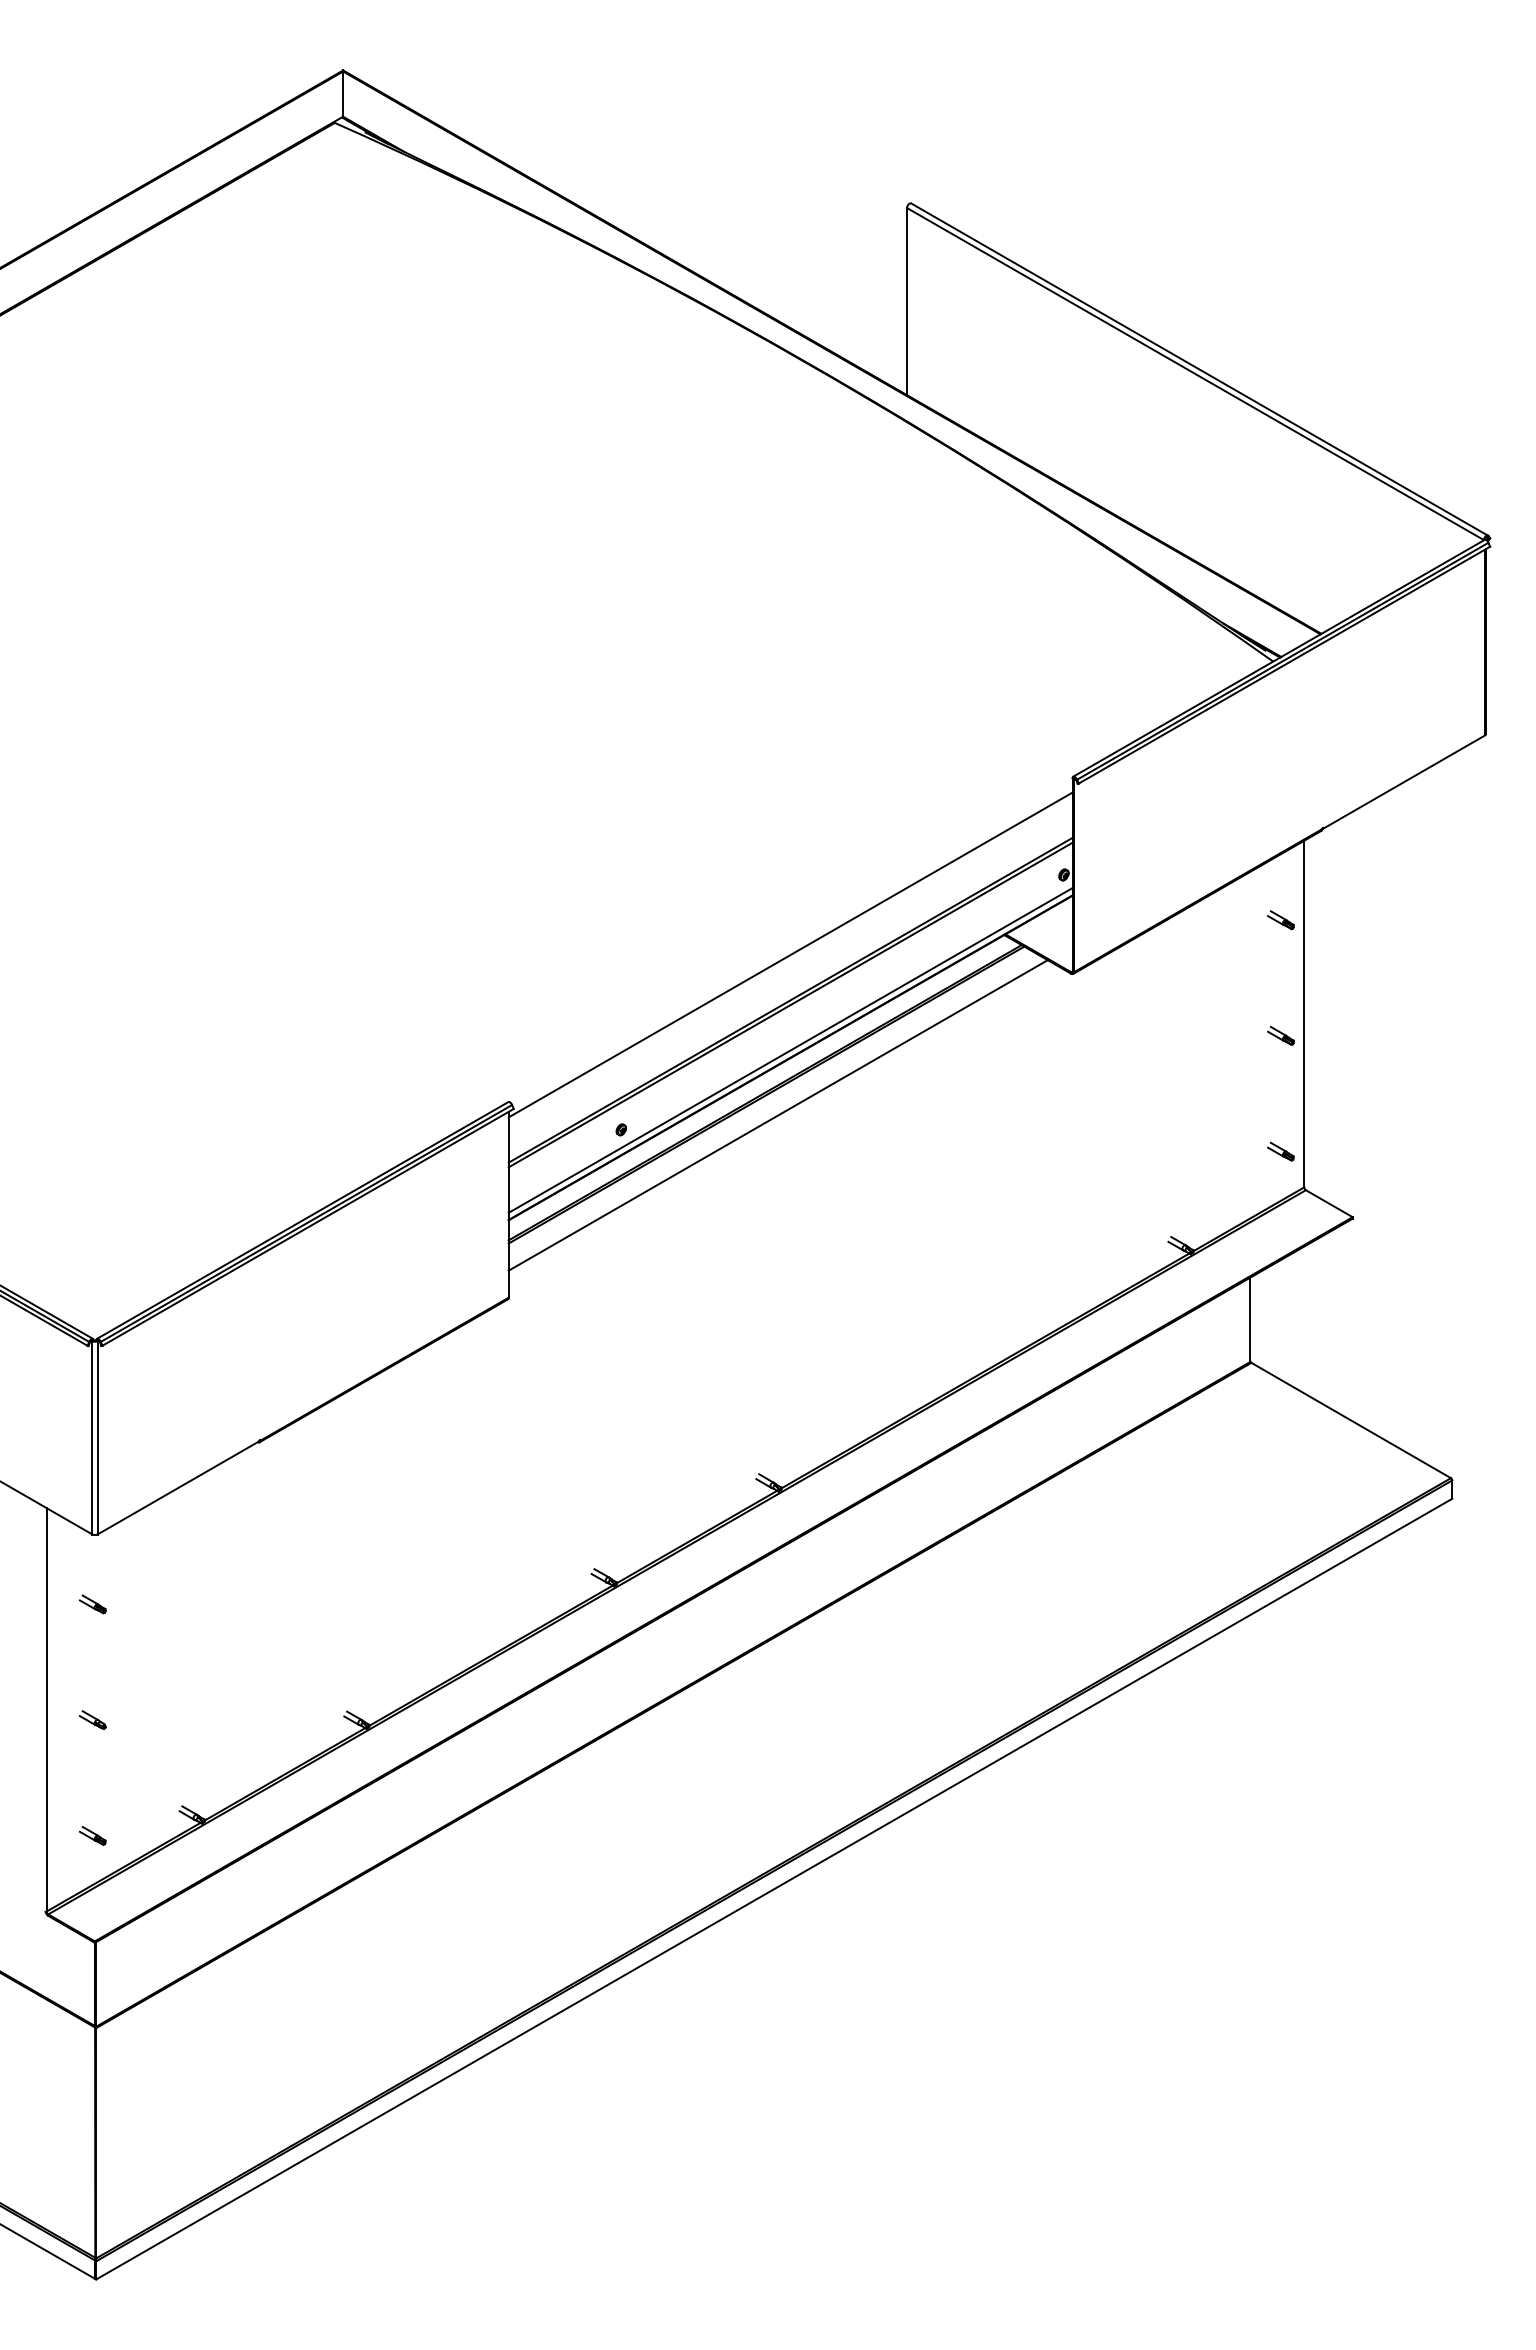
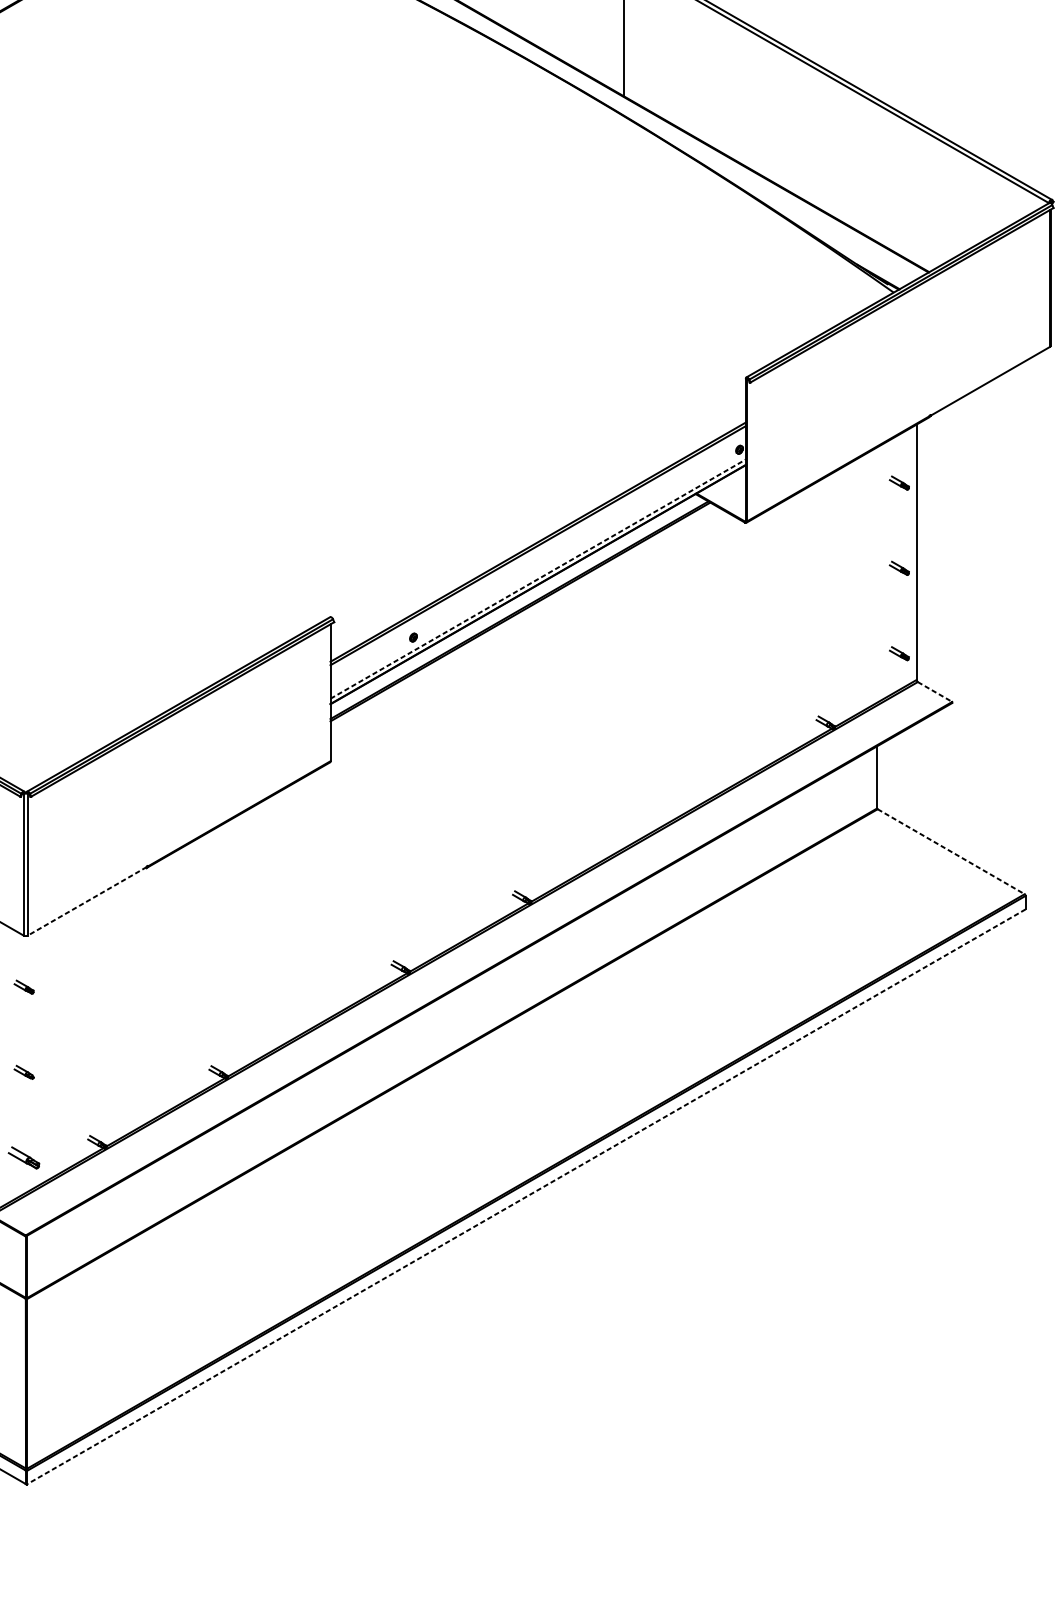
line: (790, 954) -> (538, 508), removed
line: (791, 1050) -> (538, 579), solid -> dashed
line: (777, 1115) -> (528, 627), removed
line: (1329, 1203) -> (935, 691), solid -> dashed
line: (1351, 1420) -> (951, 851), solid -> dashed
line: (177, 1488) -> (86, 901), solid -> dashed
part: (92, 1835) -> (23, 1157), size x1.6
line: (773, 1889) -> (525, 1197), solid -> dashed

